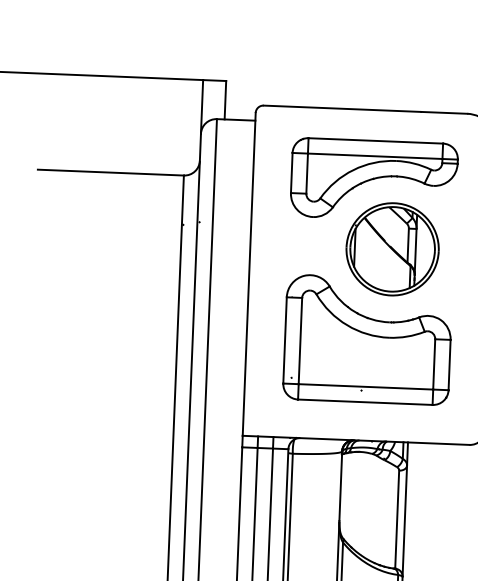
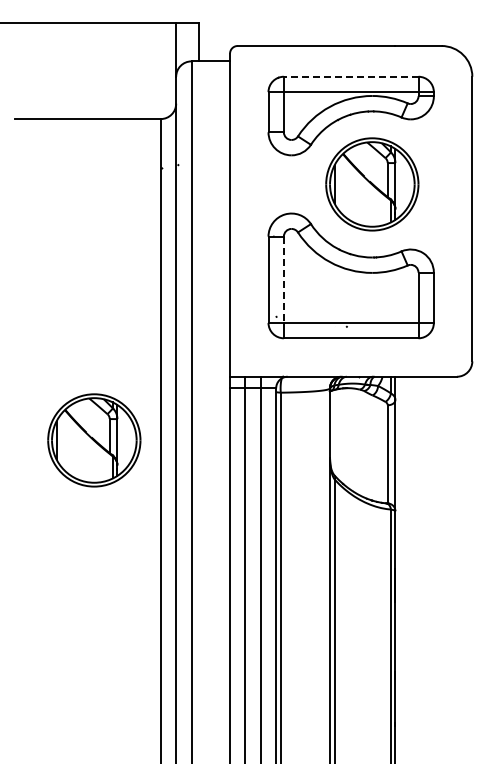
line: (375, 140) -> (350, 76), solid -> dashed
line: (300, 341) -> (283, 280), solid -> dashed
part: (104, 494) -> (94, 440), added

